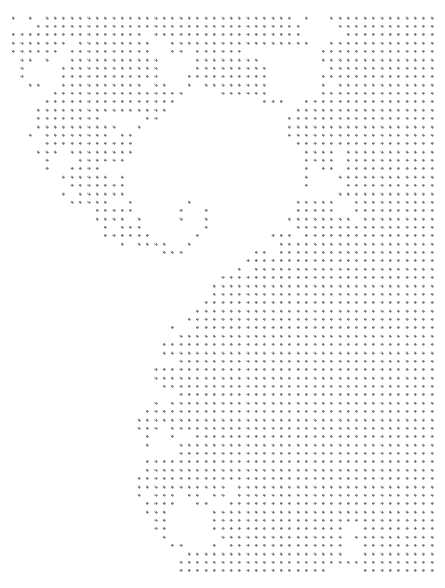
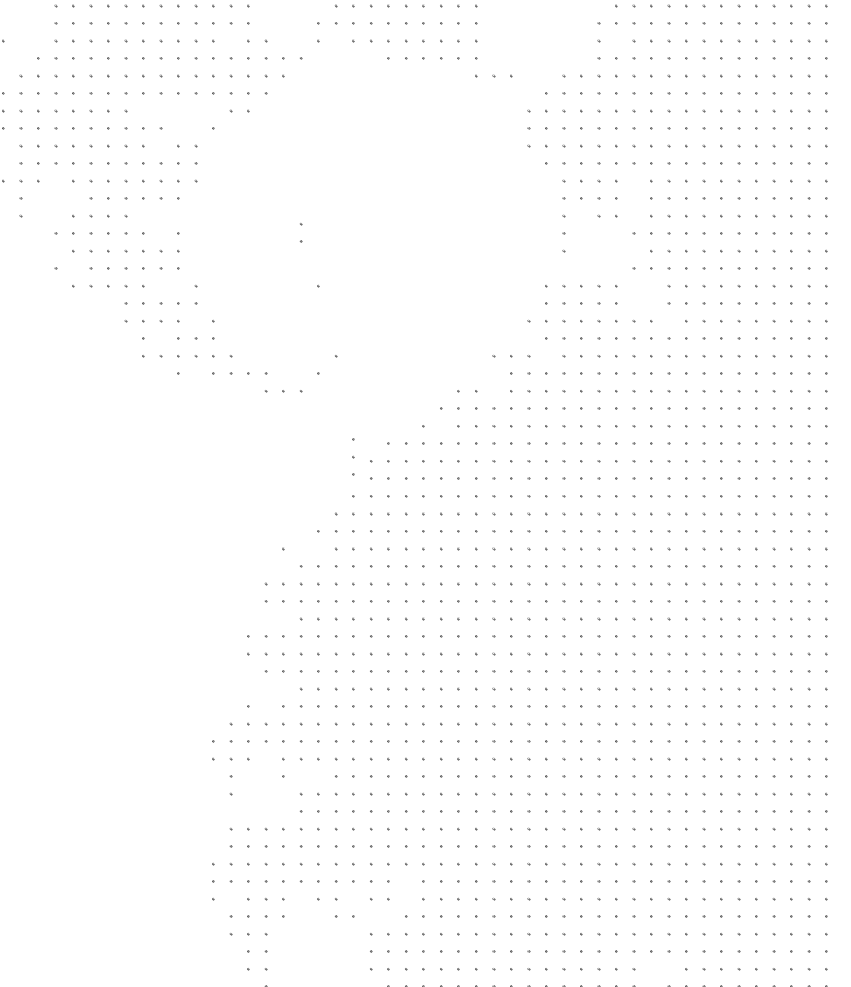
part: (180, 214) -> (300, 232), moved
part: (205, 218) -> (352, 456), moved

